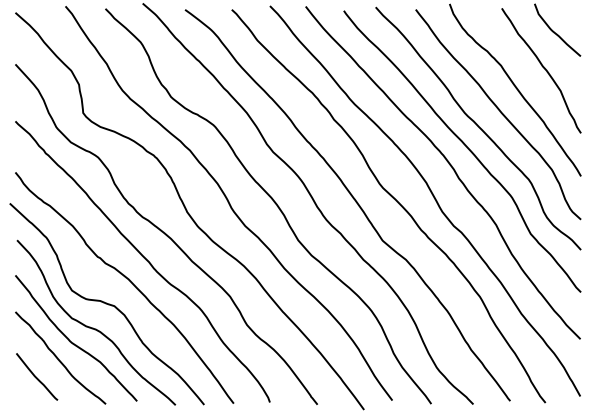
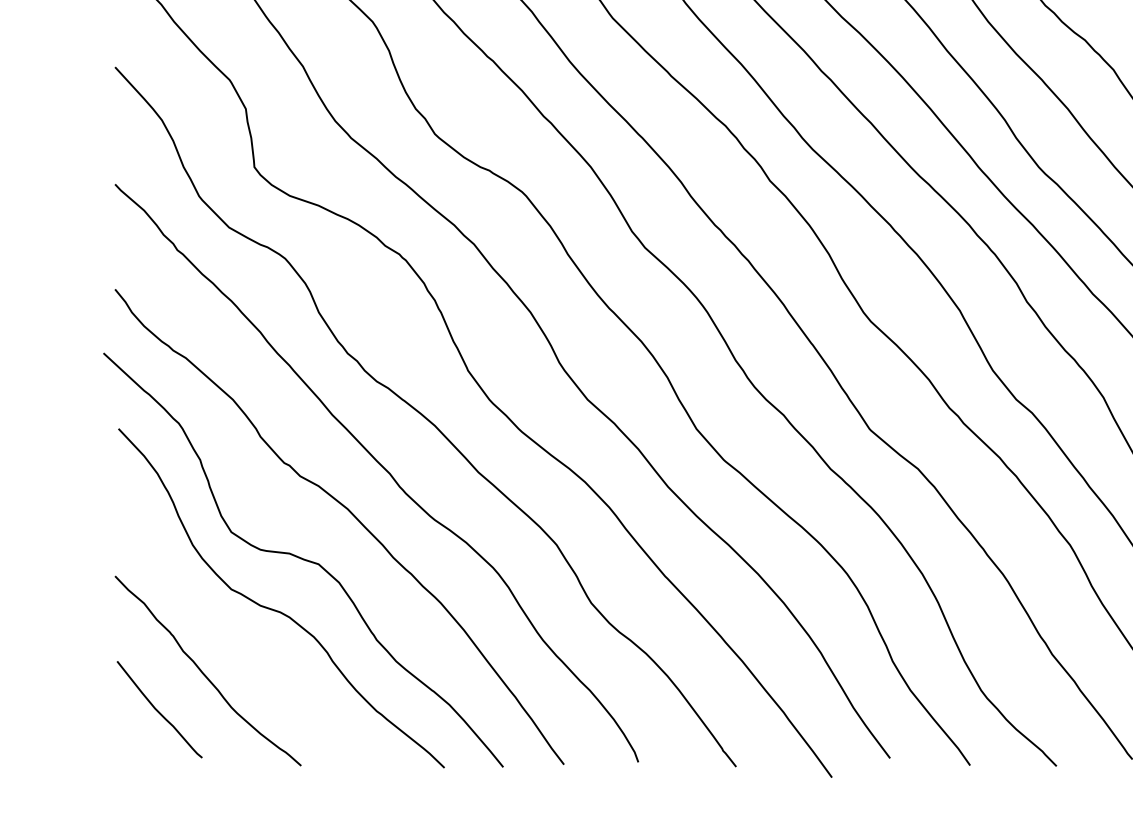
curve: (73, 342) -> (234, 638), removed

